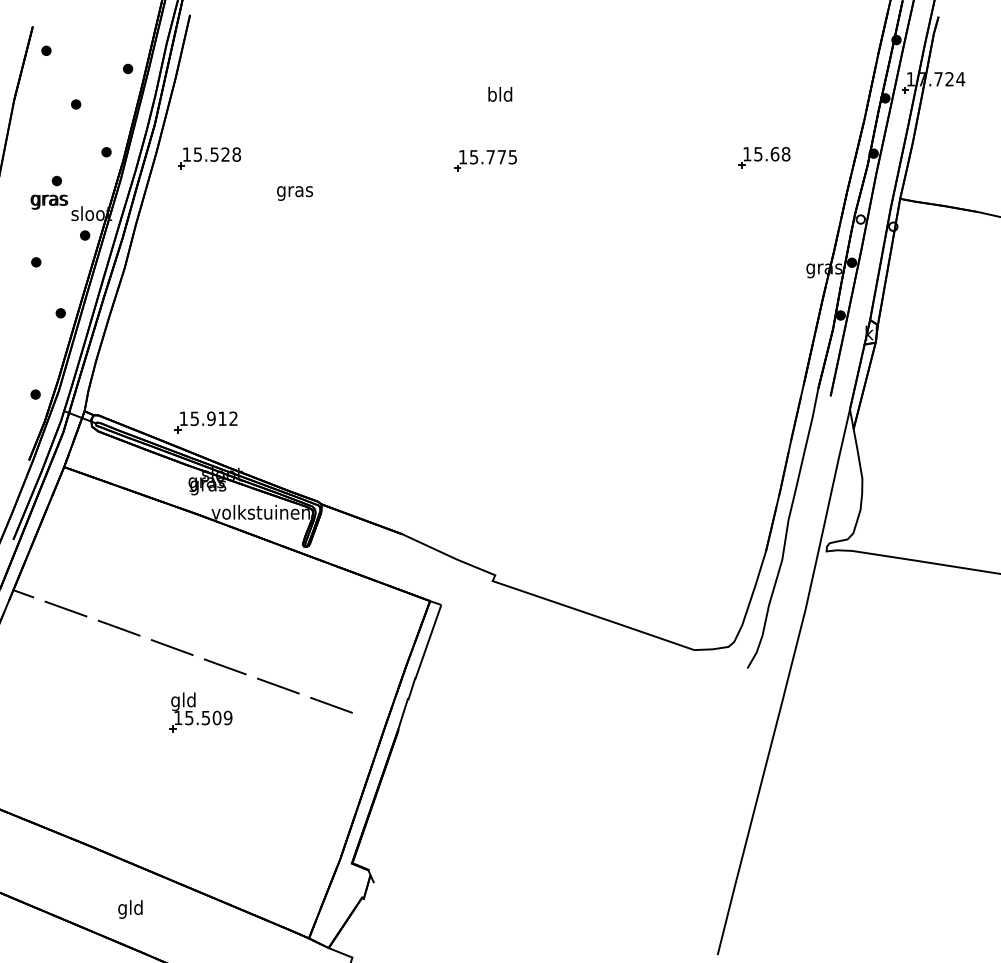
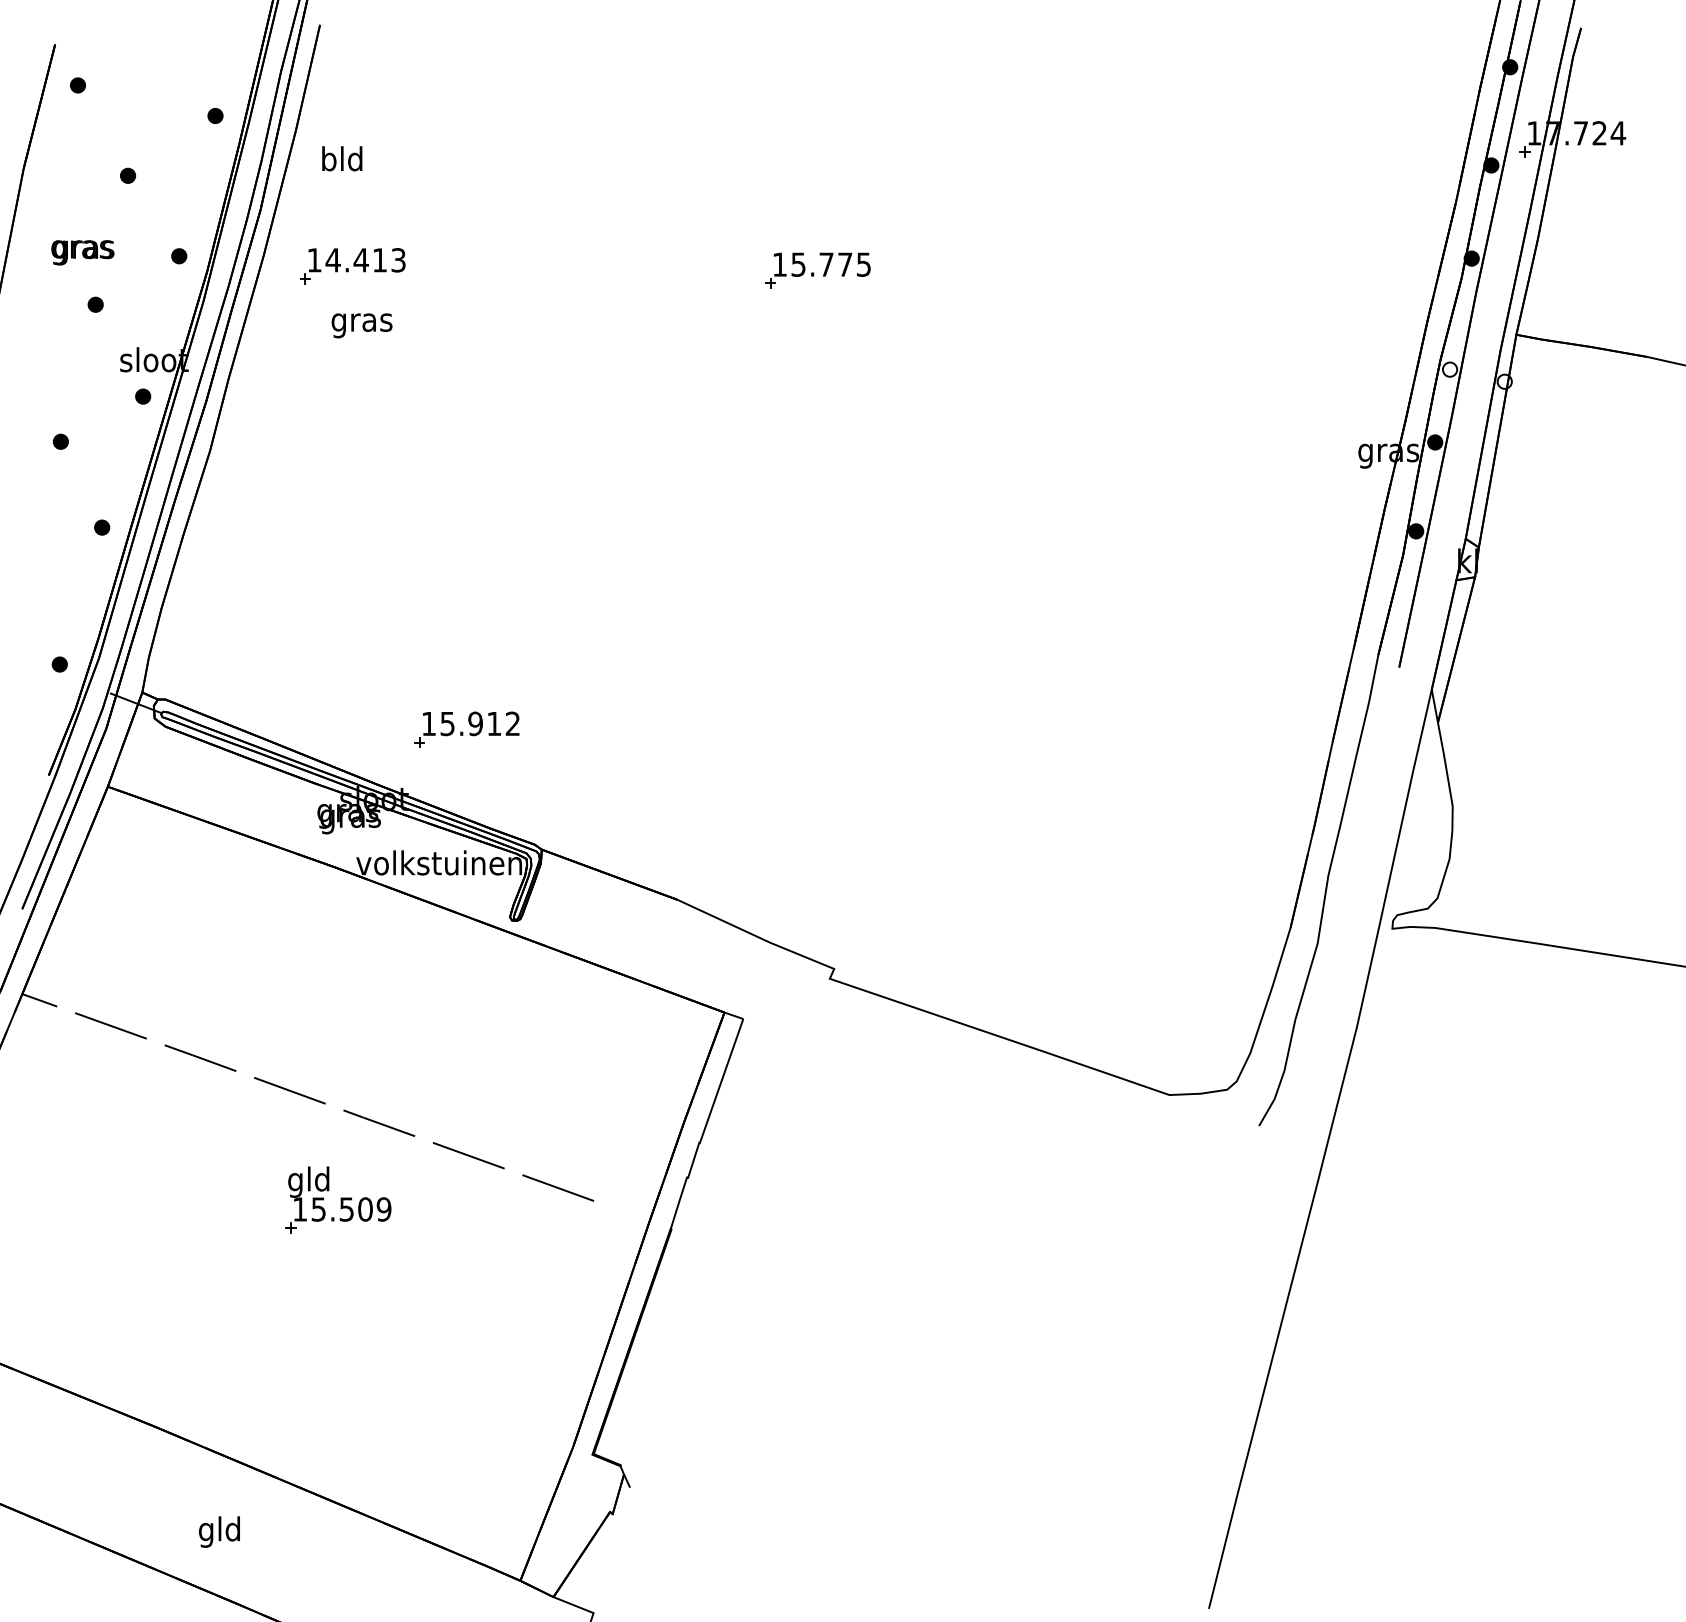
text: (500, 94) -> (342, 158), moved
text: (217, 154) -> (366, 260), 15.528 -> 14.413
part: (764, 157) -> (1287, 265), removed
text: (294, 193) -> (361, 325), moved
text: (48, 201) -> (81, 251), moved
part: (205, 422) -> (465, 730), moved

